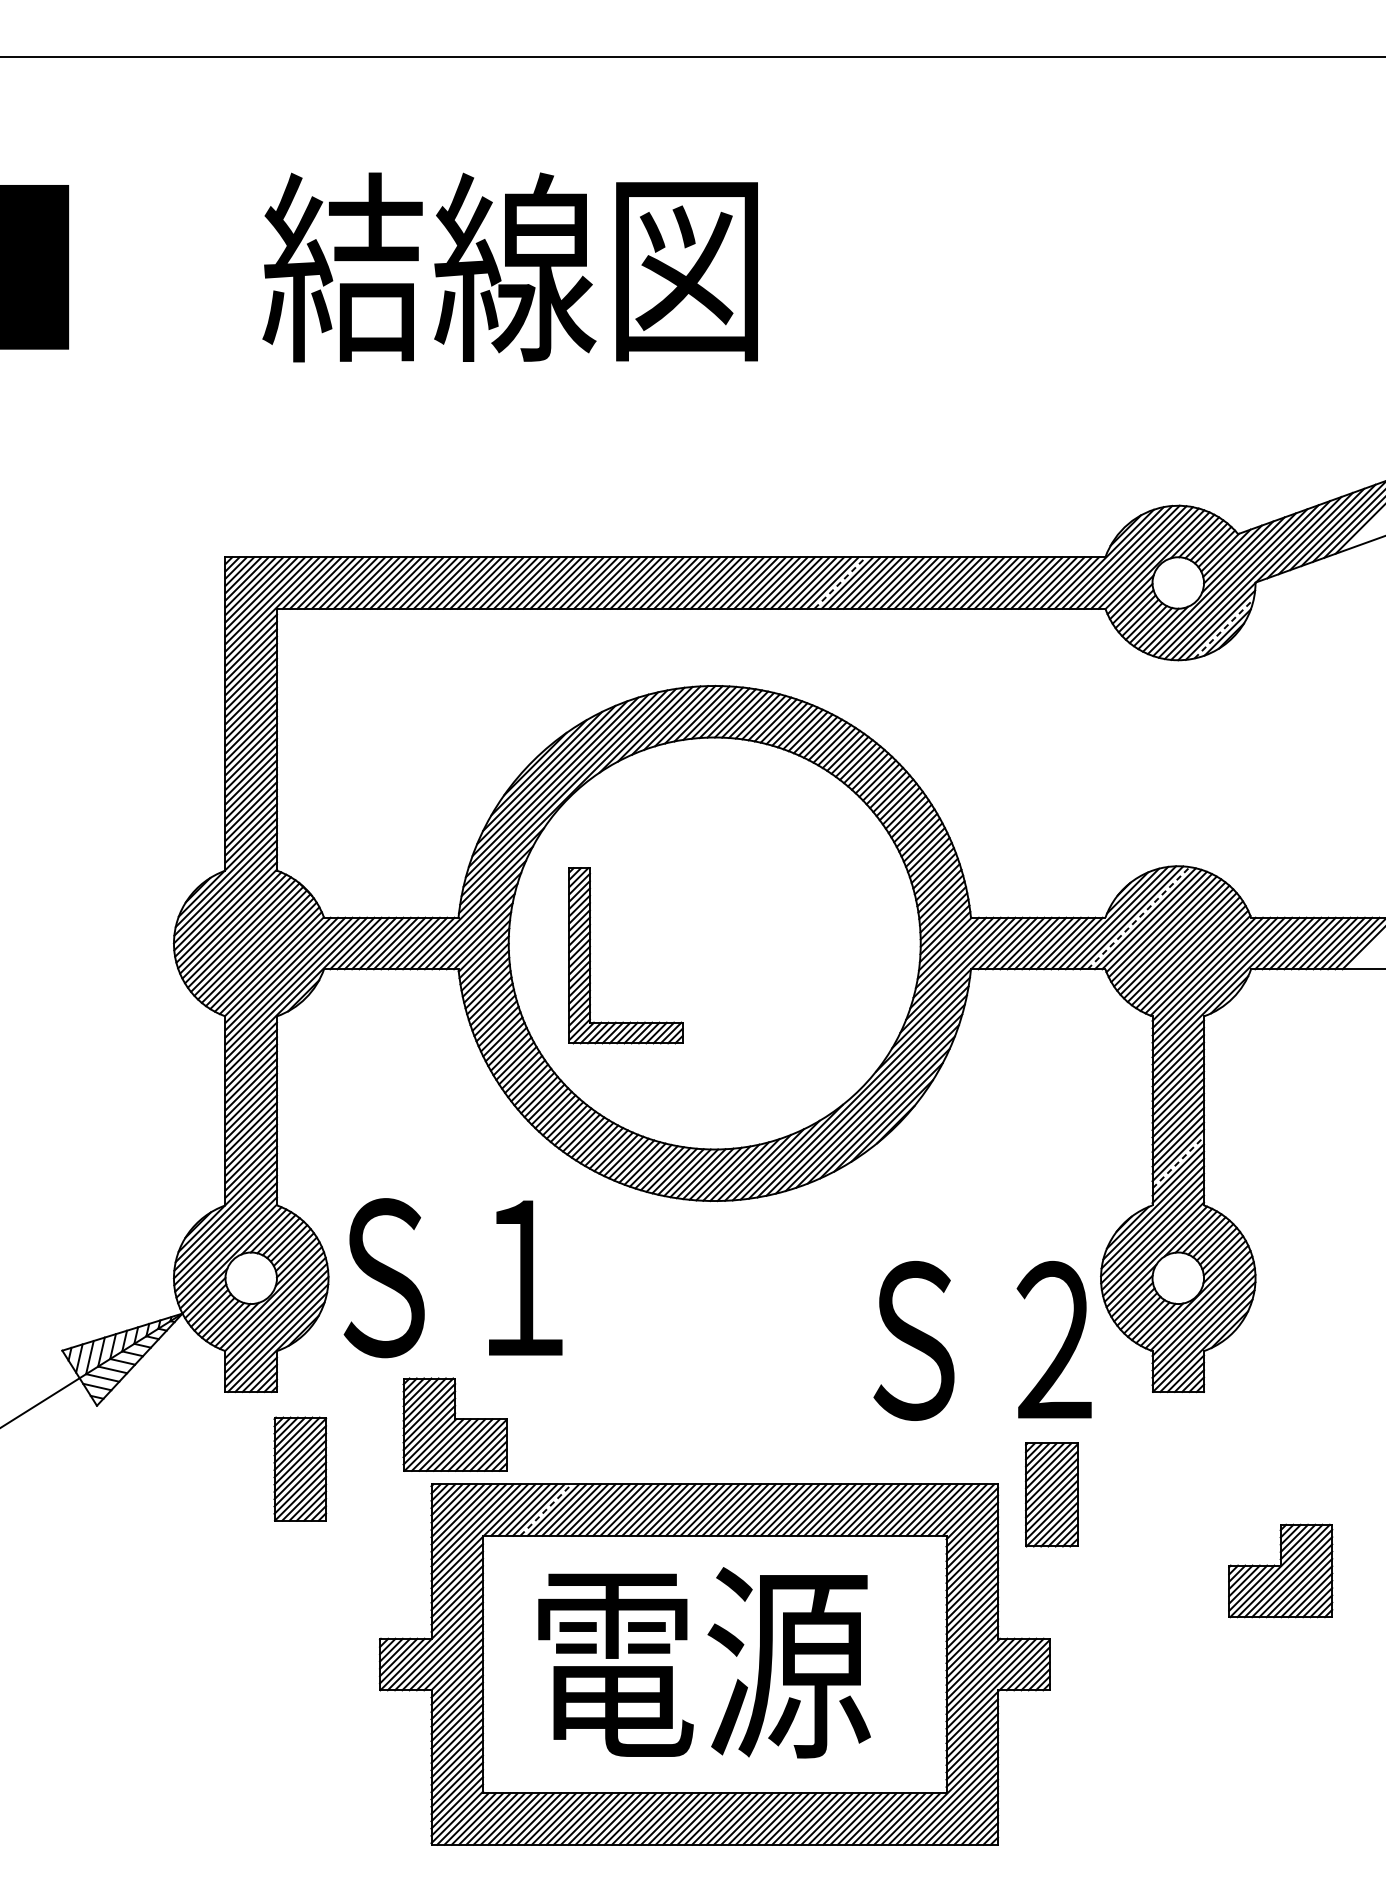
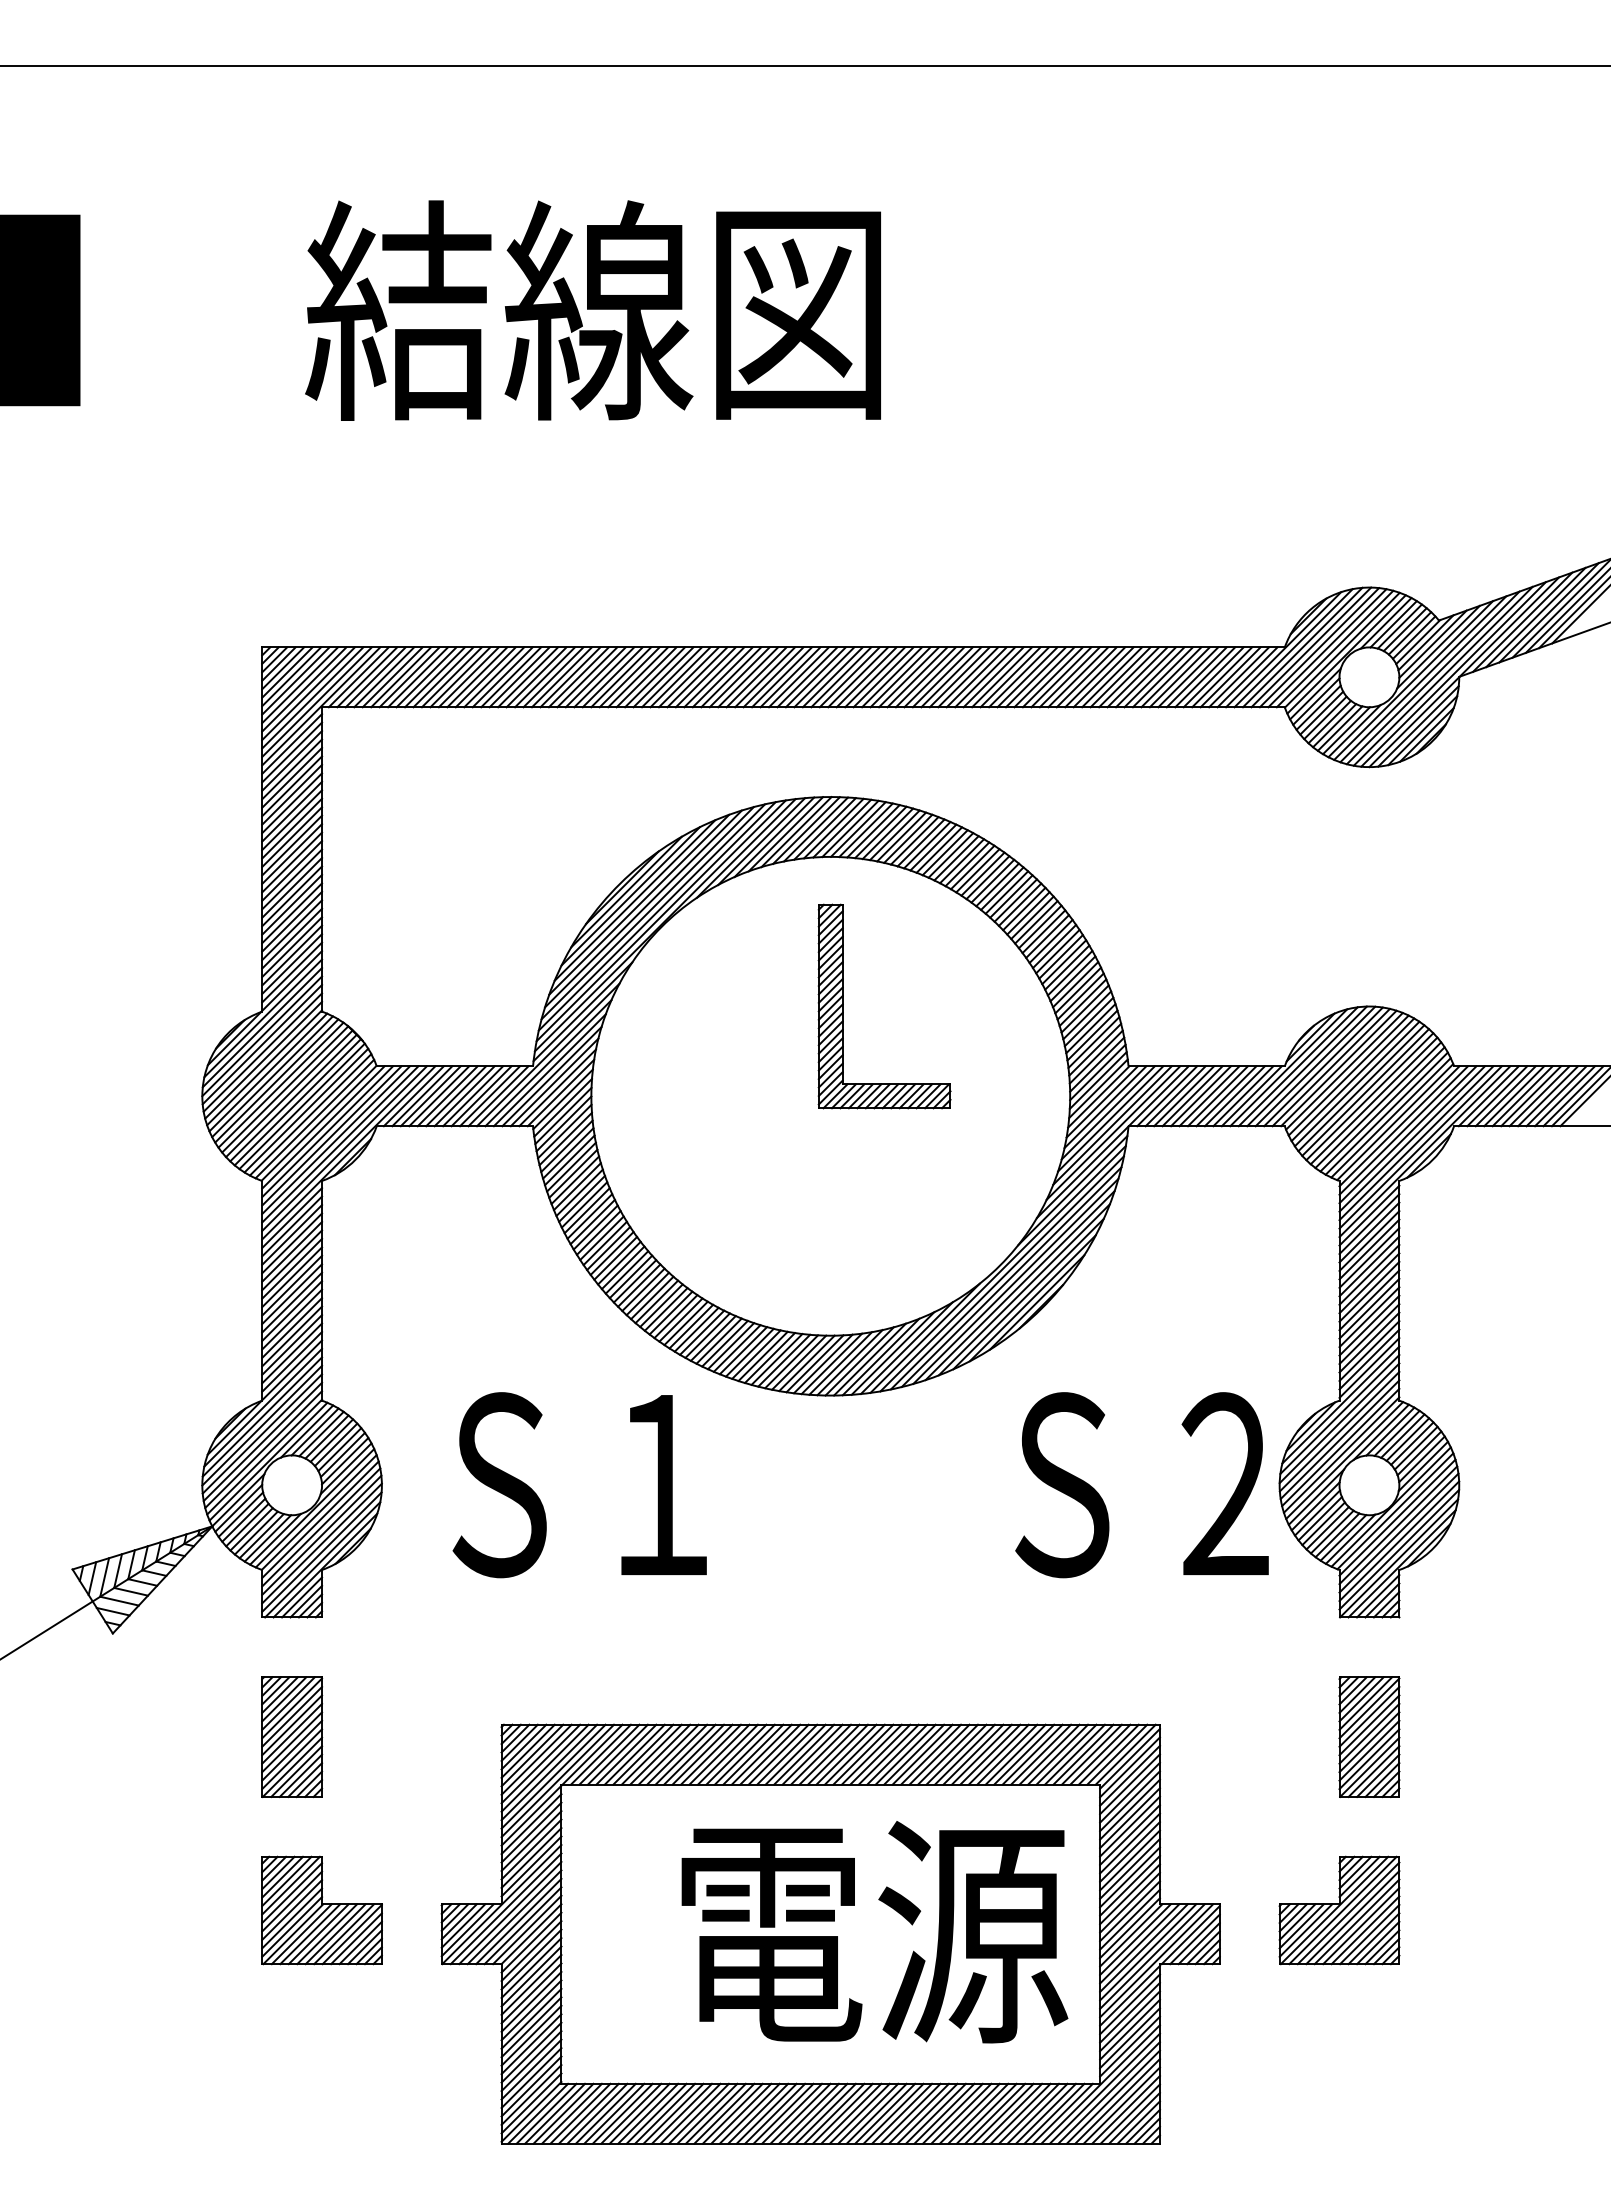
line: (841, 583) -> (977, 677), dashed -> solid
line: (1223, 628) -> (1422, 730), dashed -> solid
line: (1138, 917) -> (1323, 1066), dashed -> solid
part: (590, 955) -> (843, 1006), moved
line: (1178, 1162) -> (1369, 1350), dashed -> solid
text: (452, 1278) -> (579, 1485), moved
text: (982, 1341) -> (1141, 1485), moved
part: (454, 1424) -> (321, 1910), moved
part: (300, 1469) -> (292, 1737), moved
part: (1051, 1495) -> (1369, 1737), moved
line: (546, 1509) -> (635, 1754), dashed -> solid
part: (1280, 1570) -> (1339, 1910), moved
text: (704, 1663) -> (874, 1932), moved

